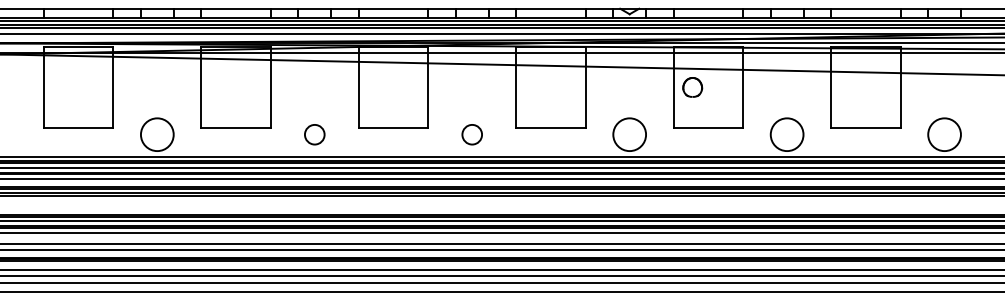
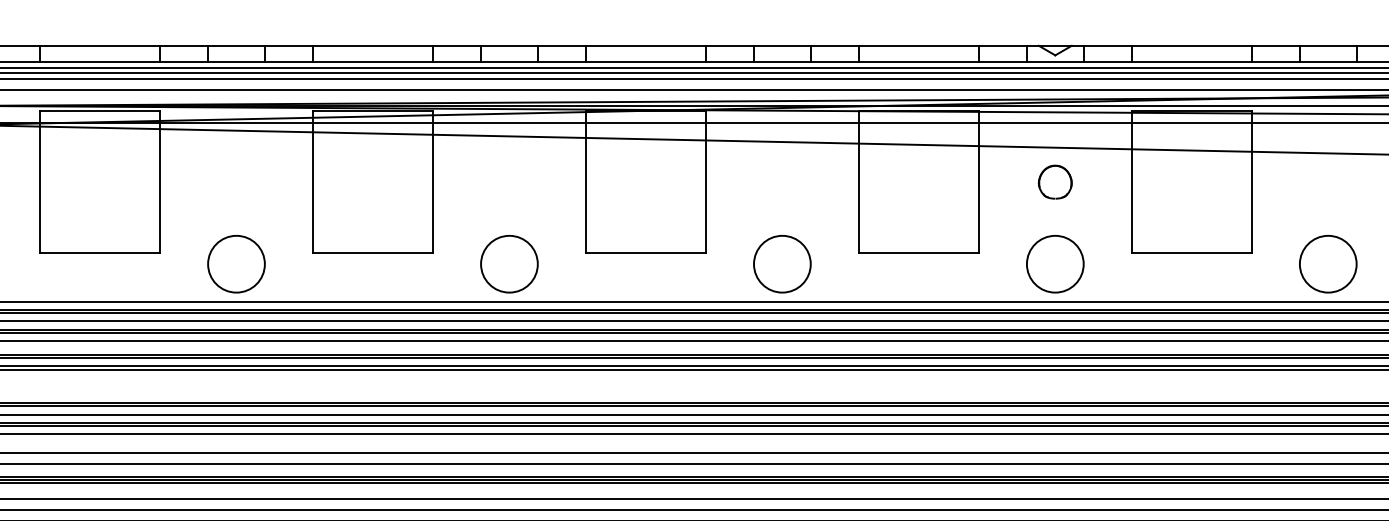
part: (692, 87) -> (1054, 182), moved
circle: (314, 134) -> (508, 263), size x1.67
circle: (471, 134) -> (781, 263), size x1.67

